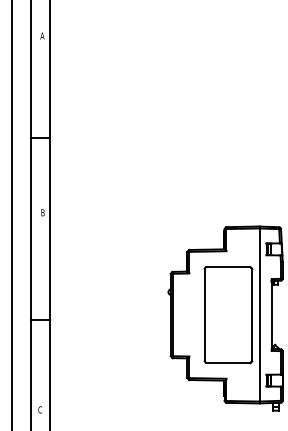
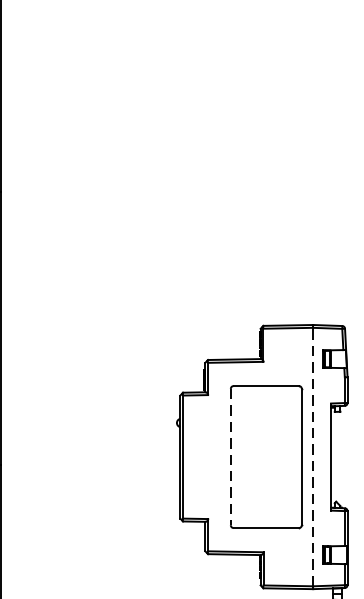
line: (204, 315) -> (230, 457), solid -> dashed
line: (259, 315) -> (312, 457), solid -> dashed

